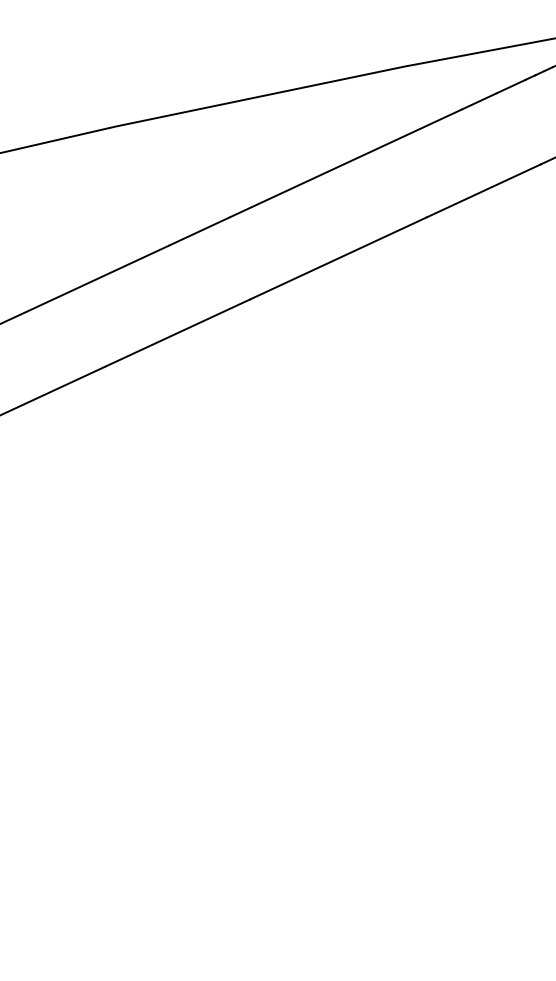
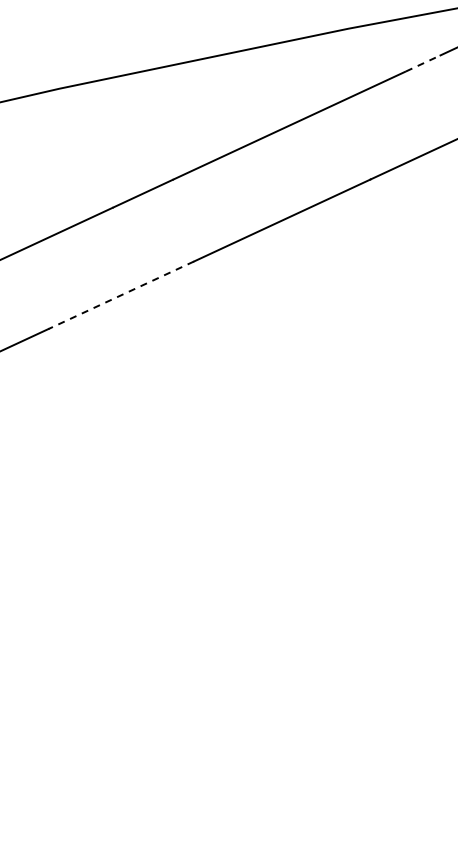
line: (480, 101) -> (424, 63), solid -> dashed
line: (177, 333) -> (121, 295), solid -> dashed

